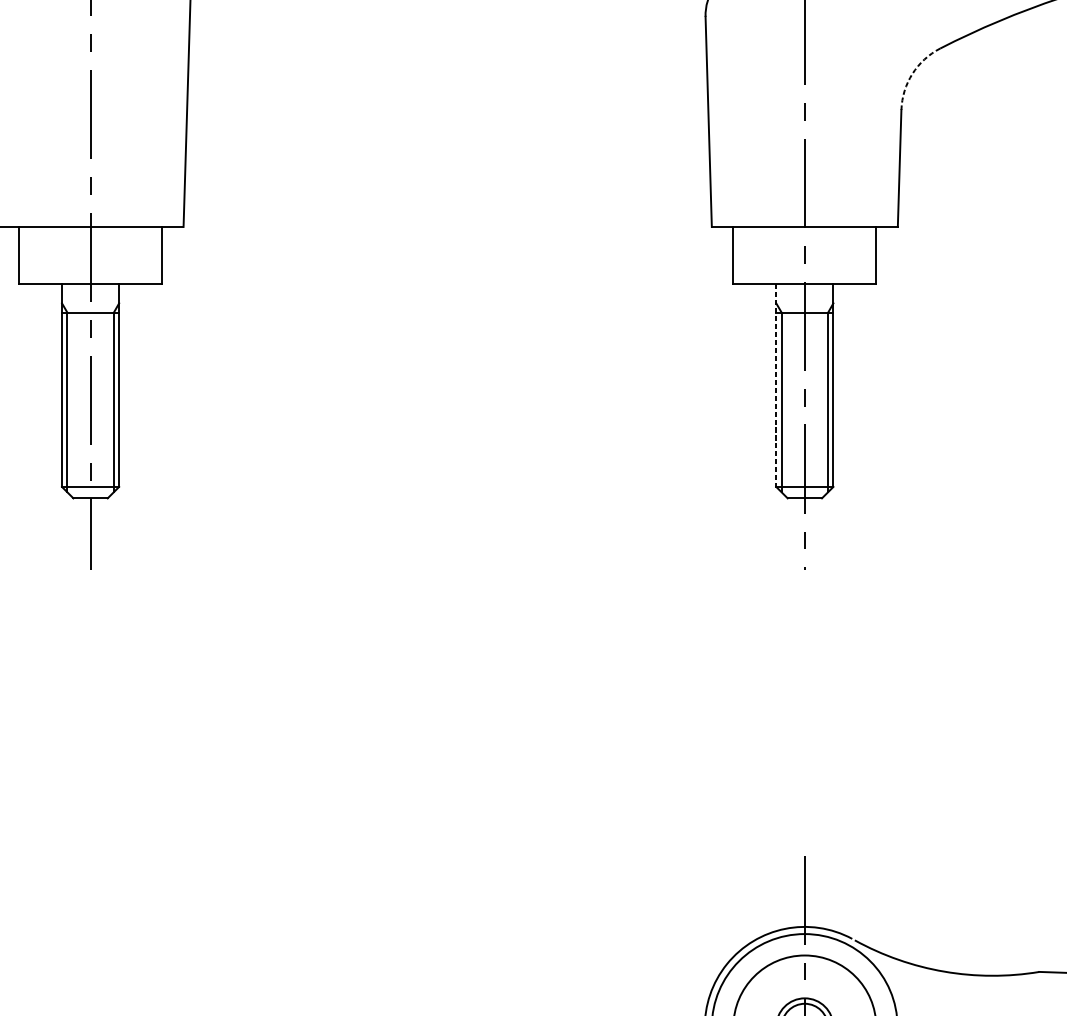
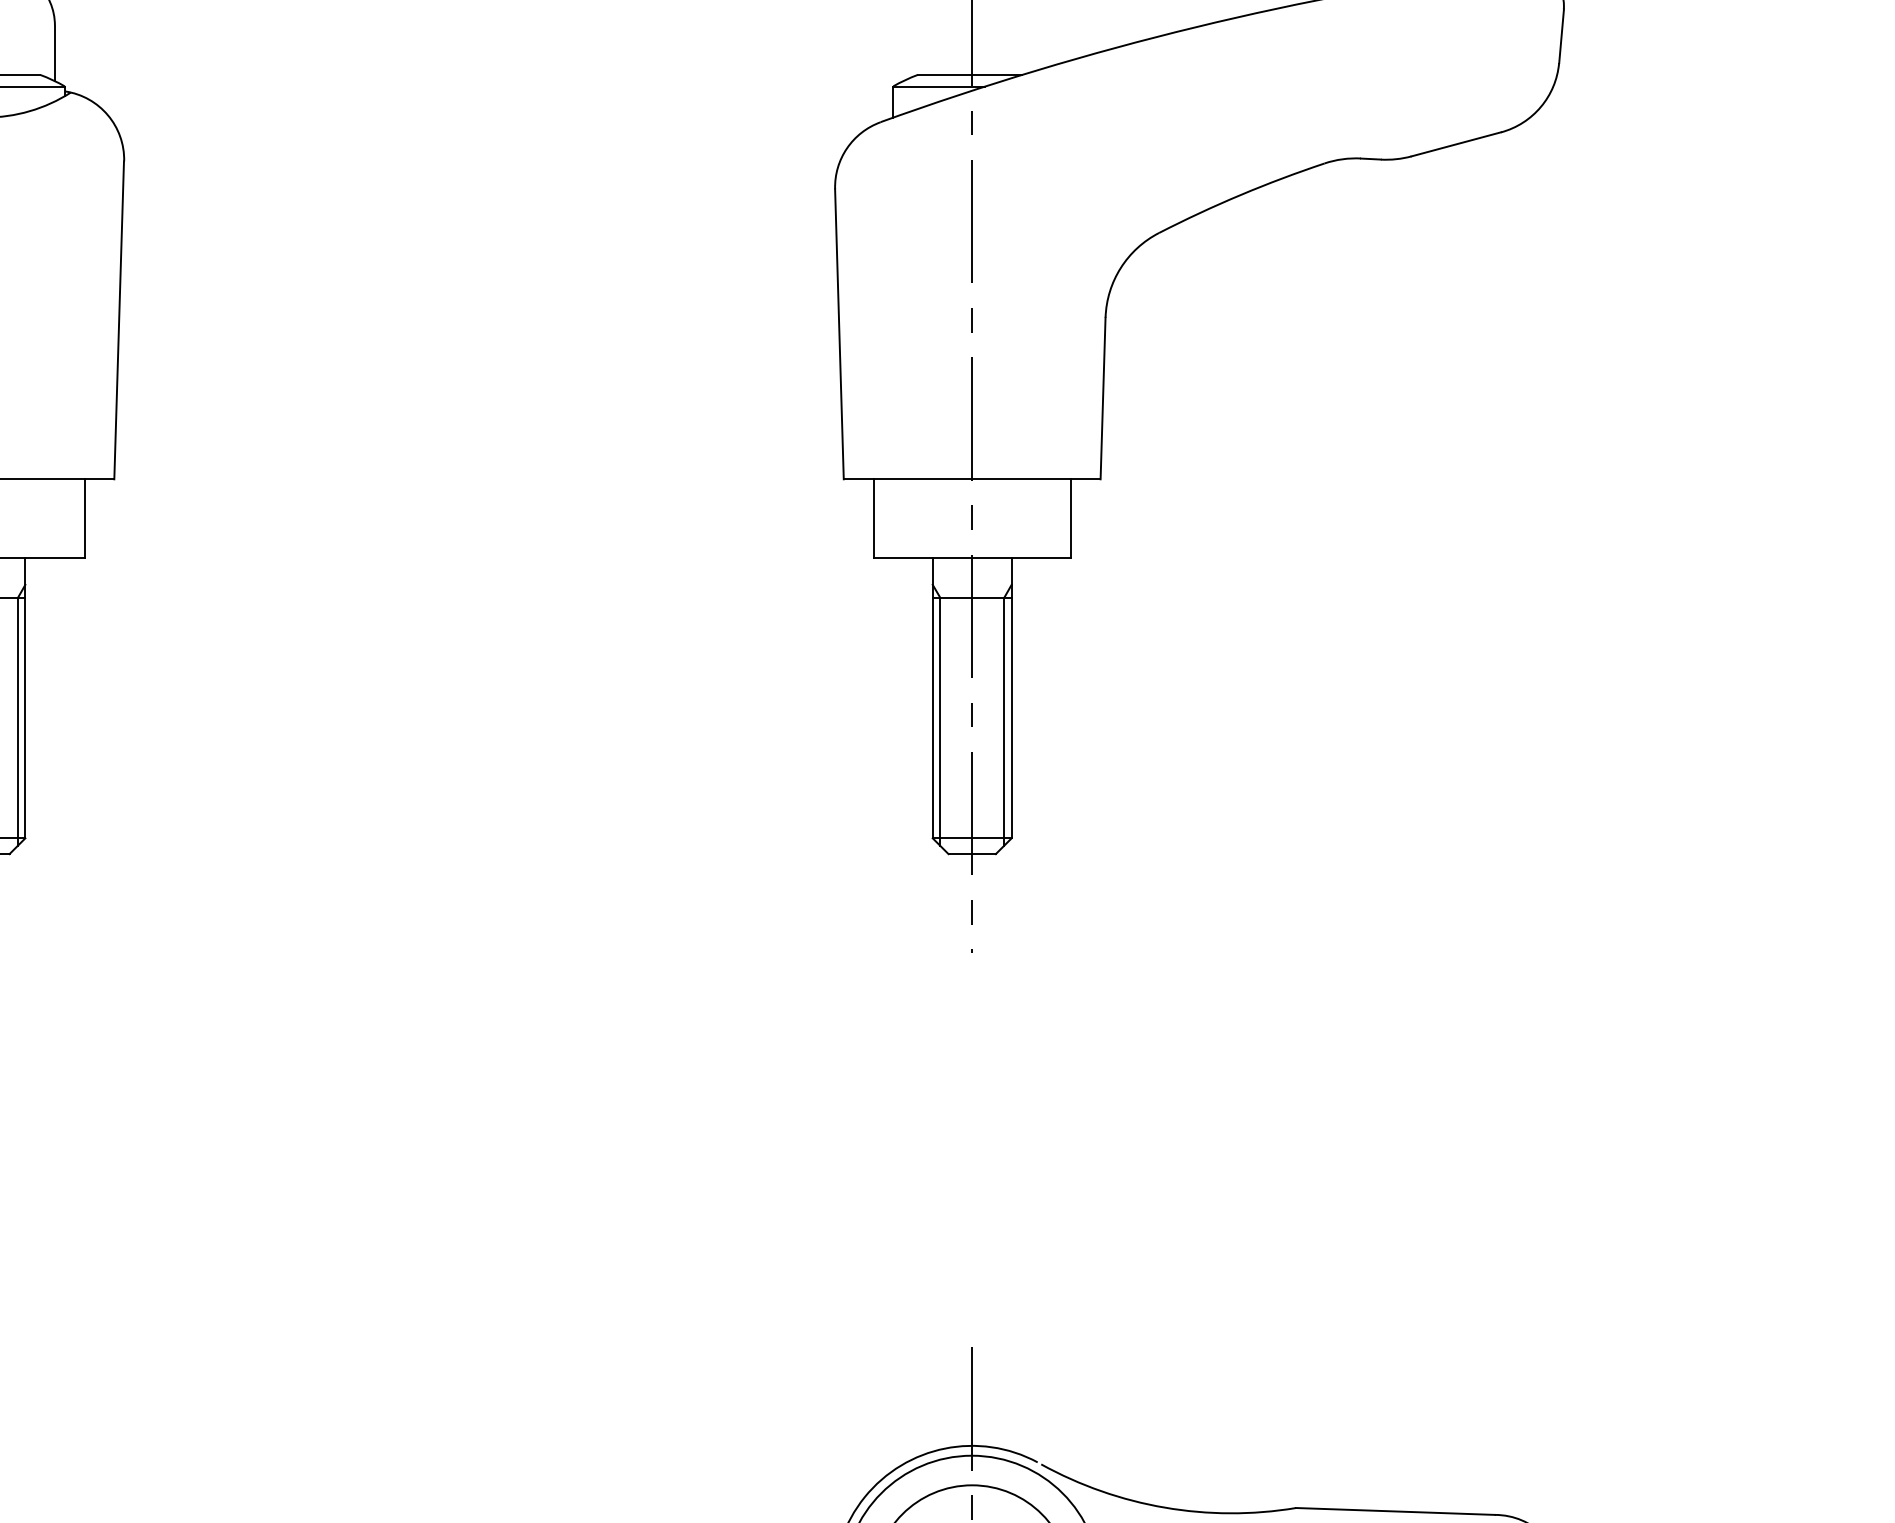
arc: (912, 74) -> (1120, 268), dashed -> solid
line: (776, 385) -> (932, 698), dashed -> solid

